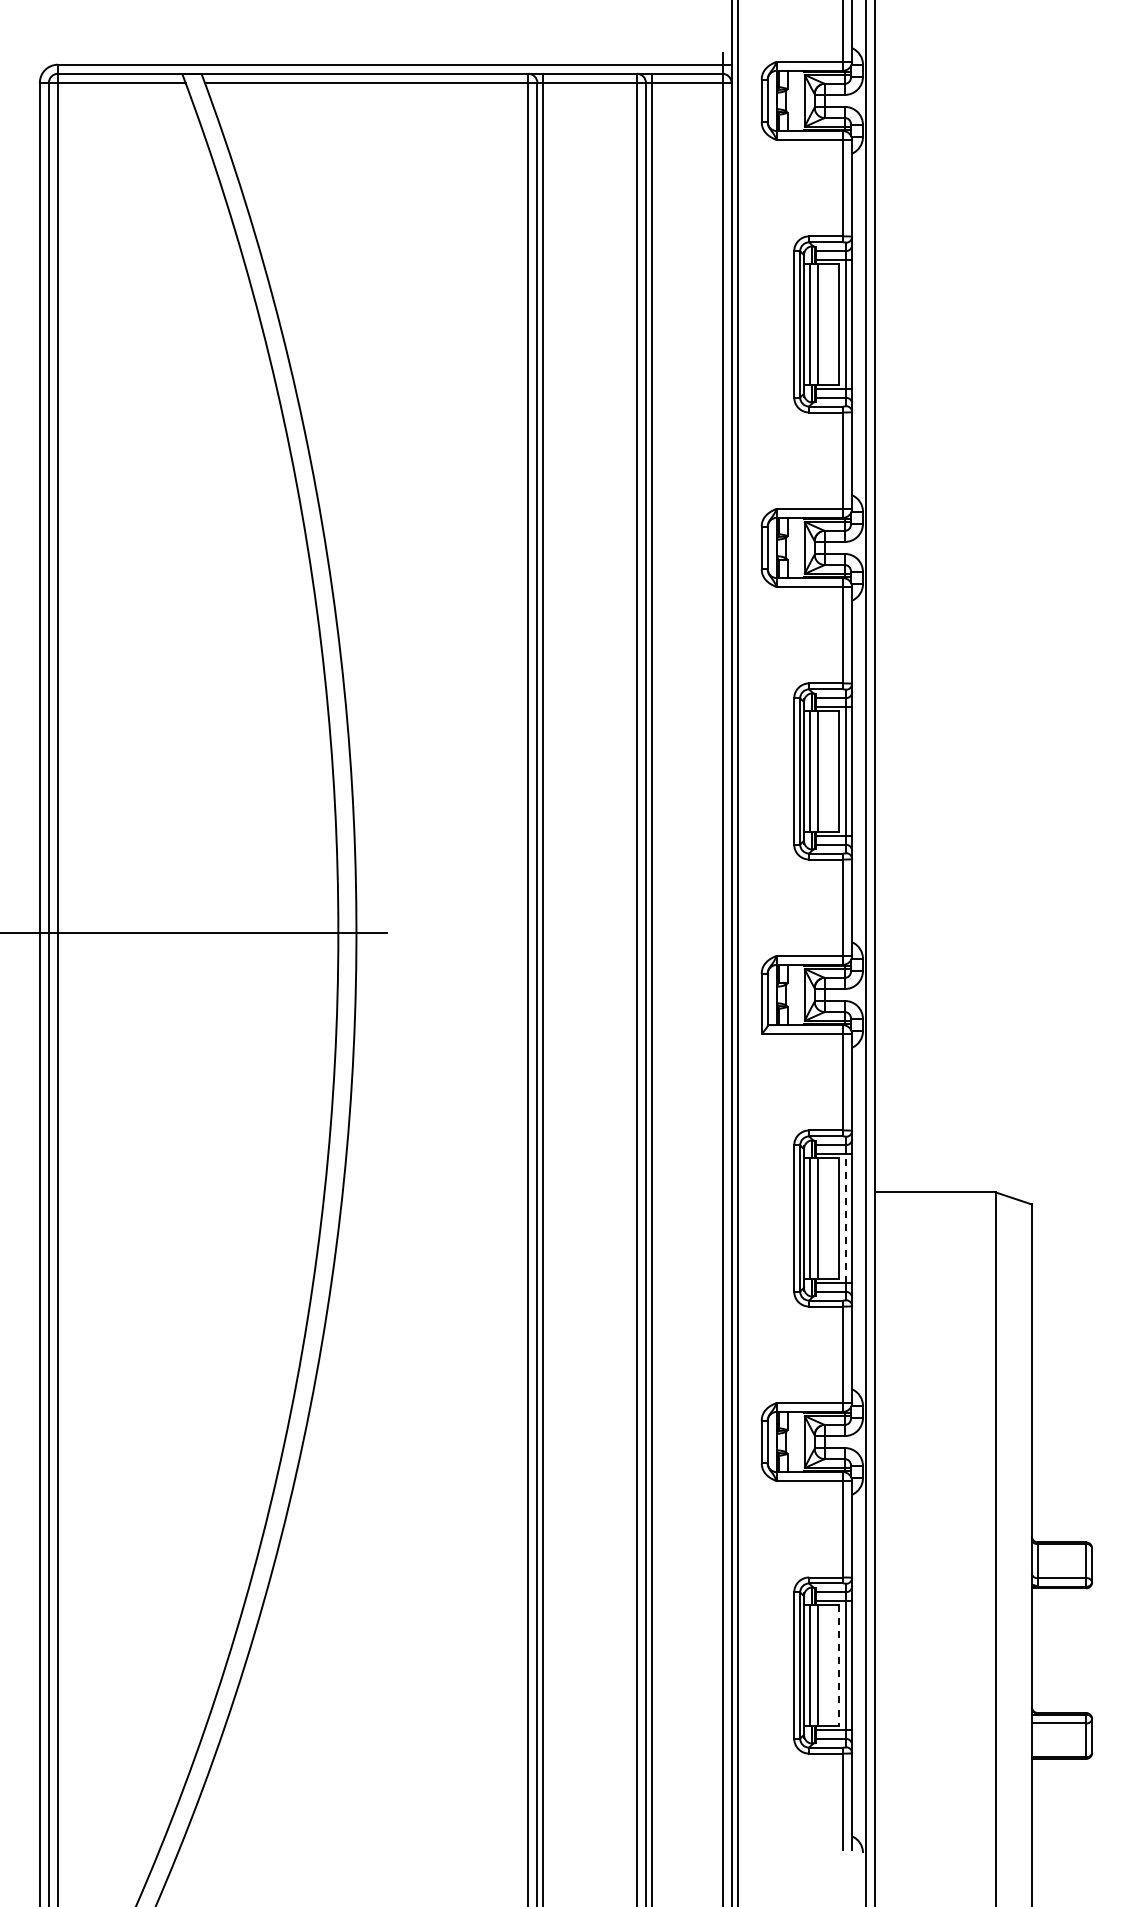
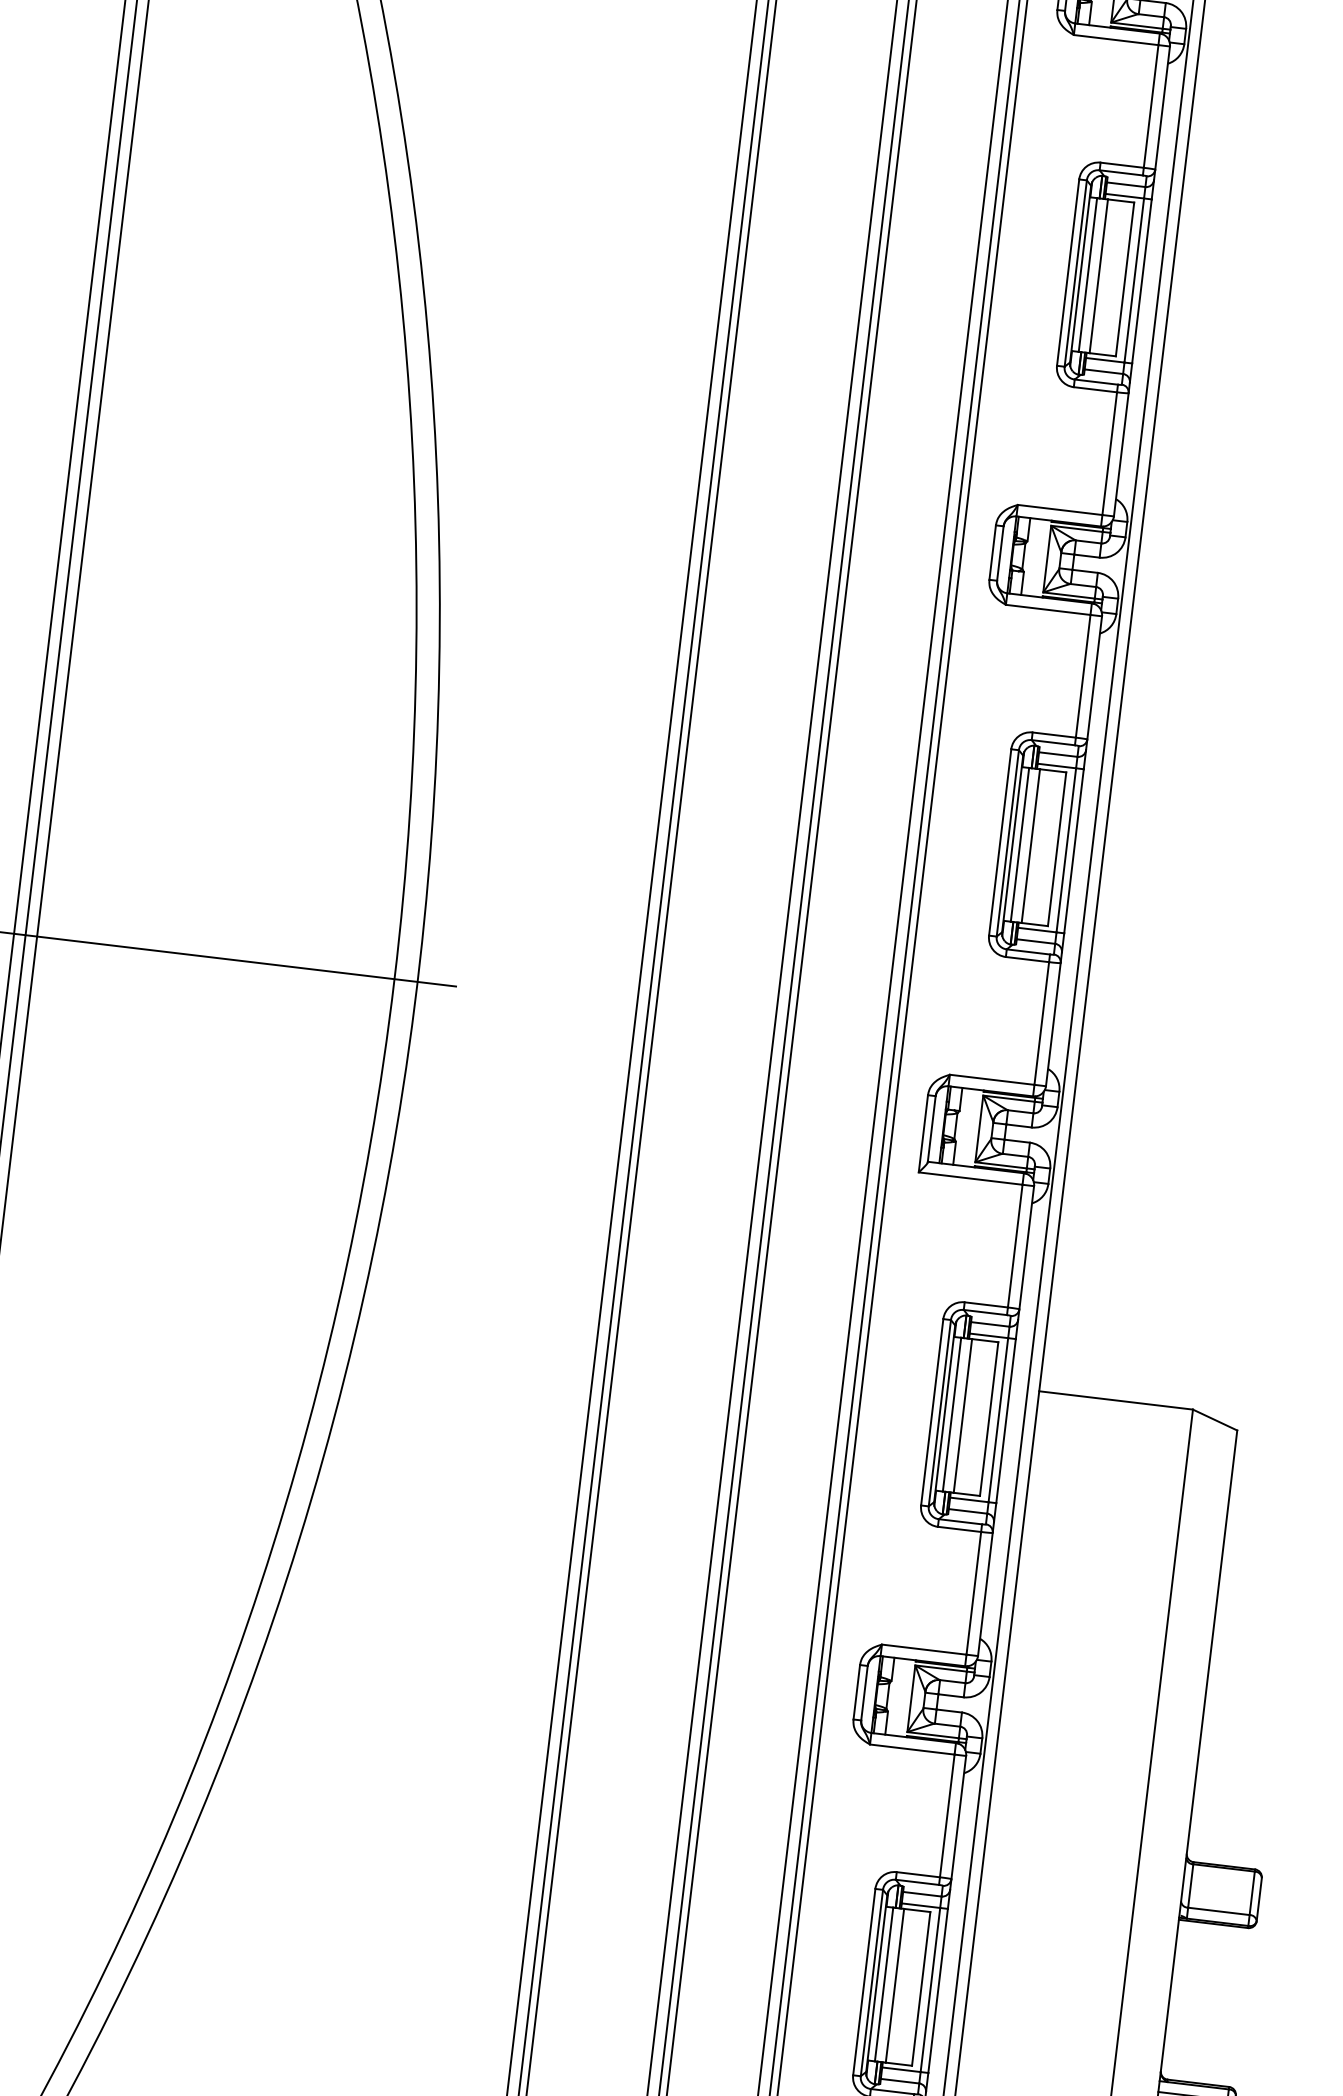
line: (846, 1218) -> (998, 1420), dashed -> solid
line: (838, 1666) -> (920, 1990), dashed -> solid

